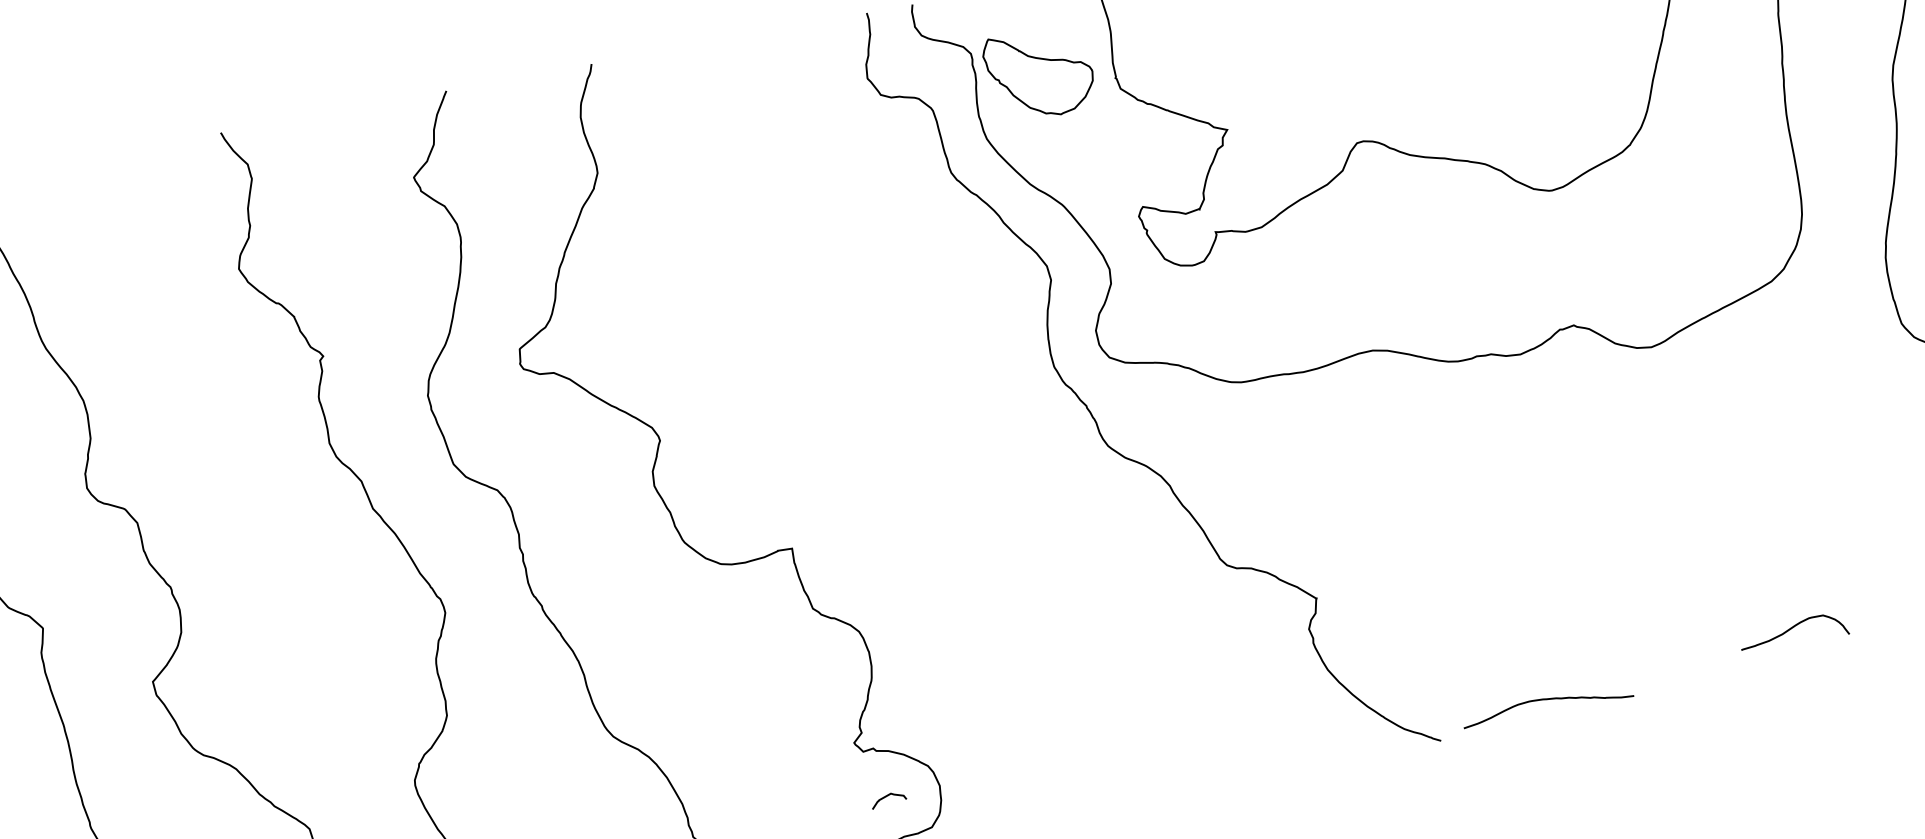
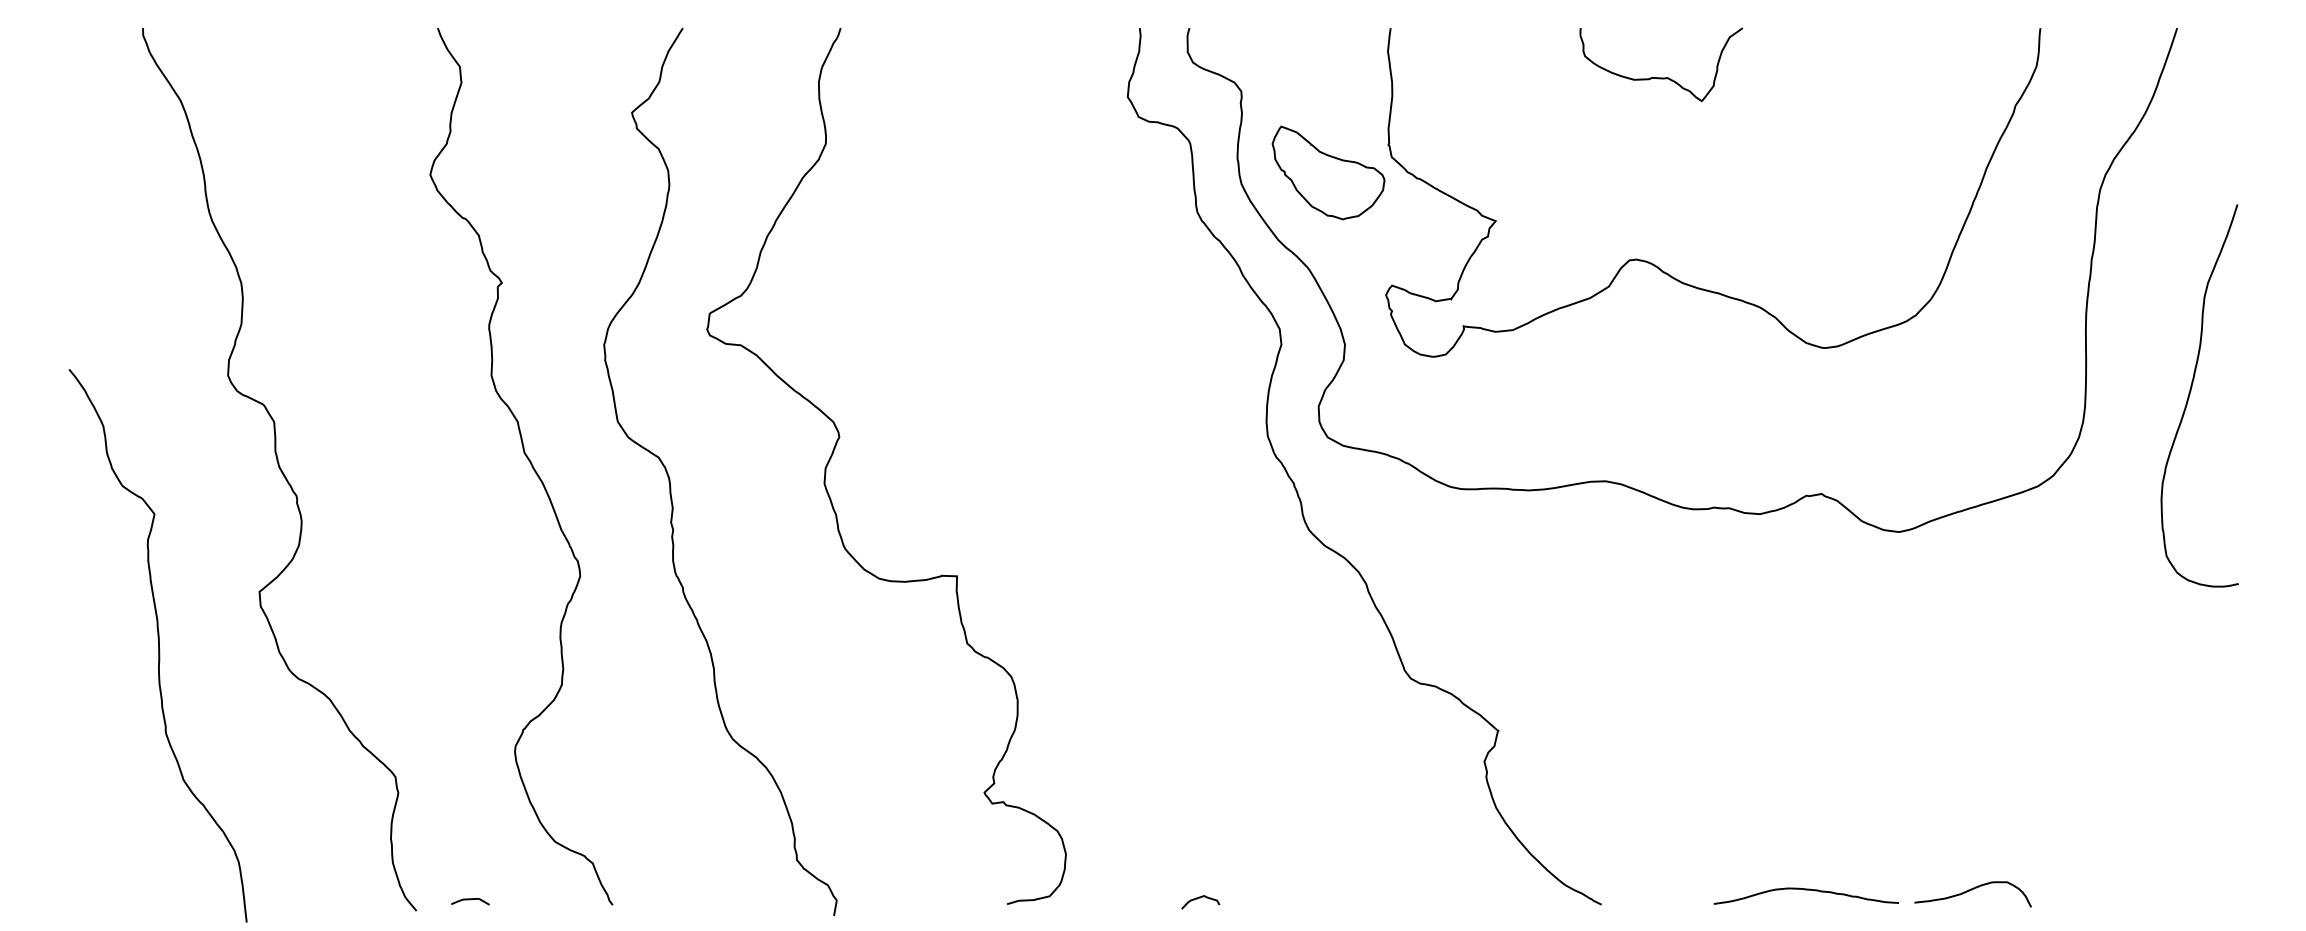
part: (1039, 73) -> (1328, 172), moved
curve: (1792, 628) -> (1972, 890), moved
curve: (1545, 700) -> (1805, 890), moved
curve: (887, 796) -> (1200, 898), moved

